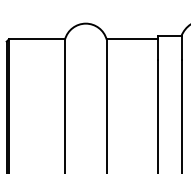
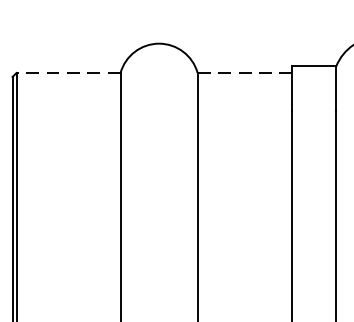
line: (36, 39) -> (67, 73), solid -> dashed
line: (132, 39) -> (245, 73), solid -> dashed

